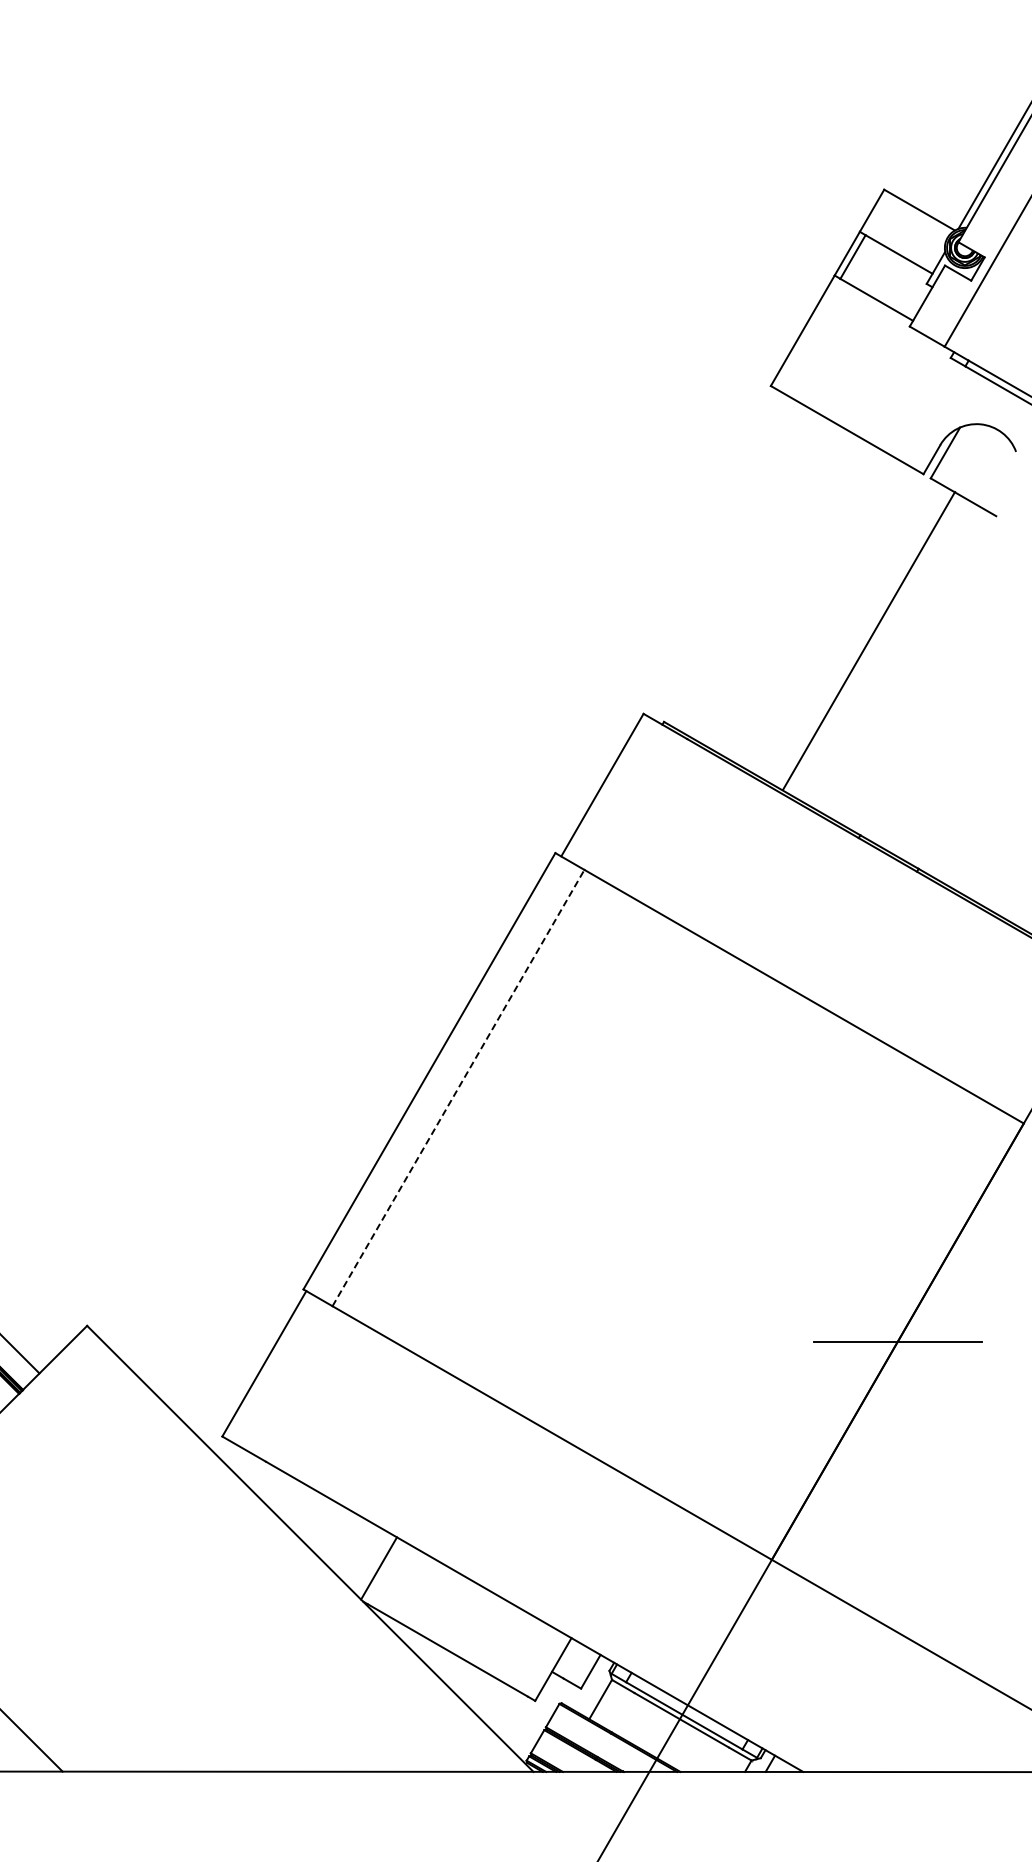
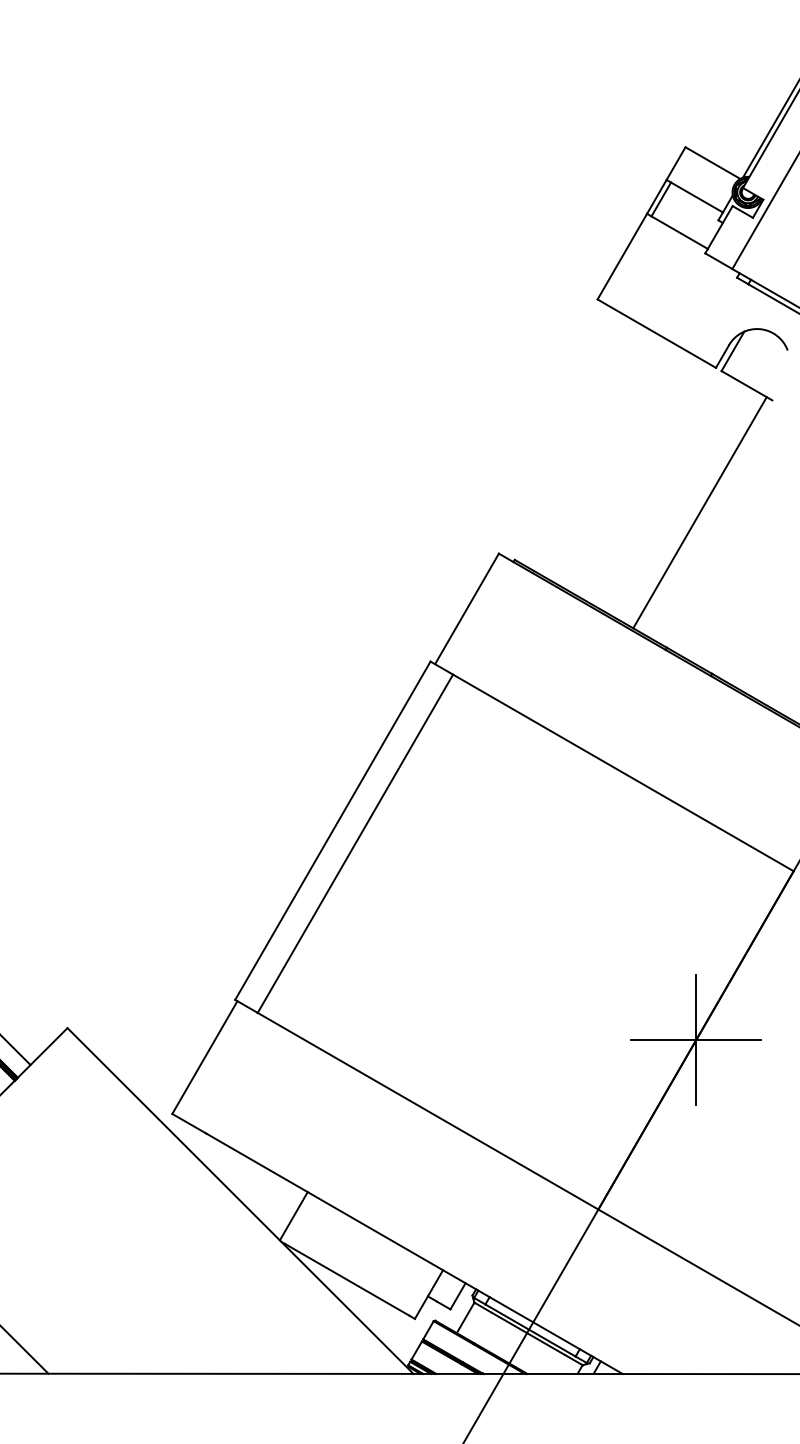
line: (868, 640) -> (699, 512), moved
line: (458, 1088) -> (355, 844), dashed -> solid
line: (897, 1341) -> (695, 1040), added

